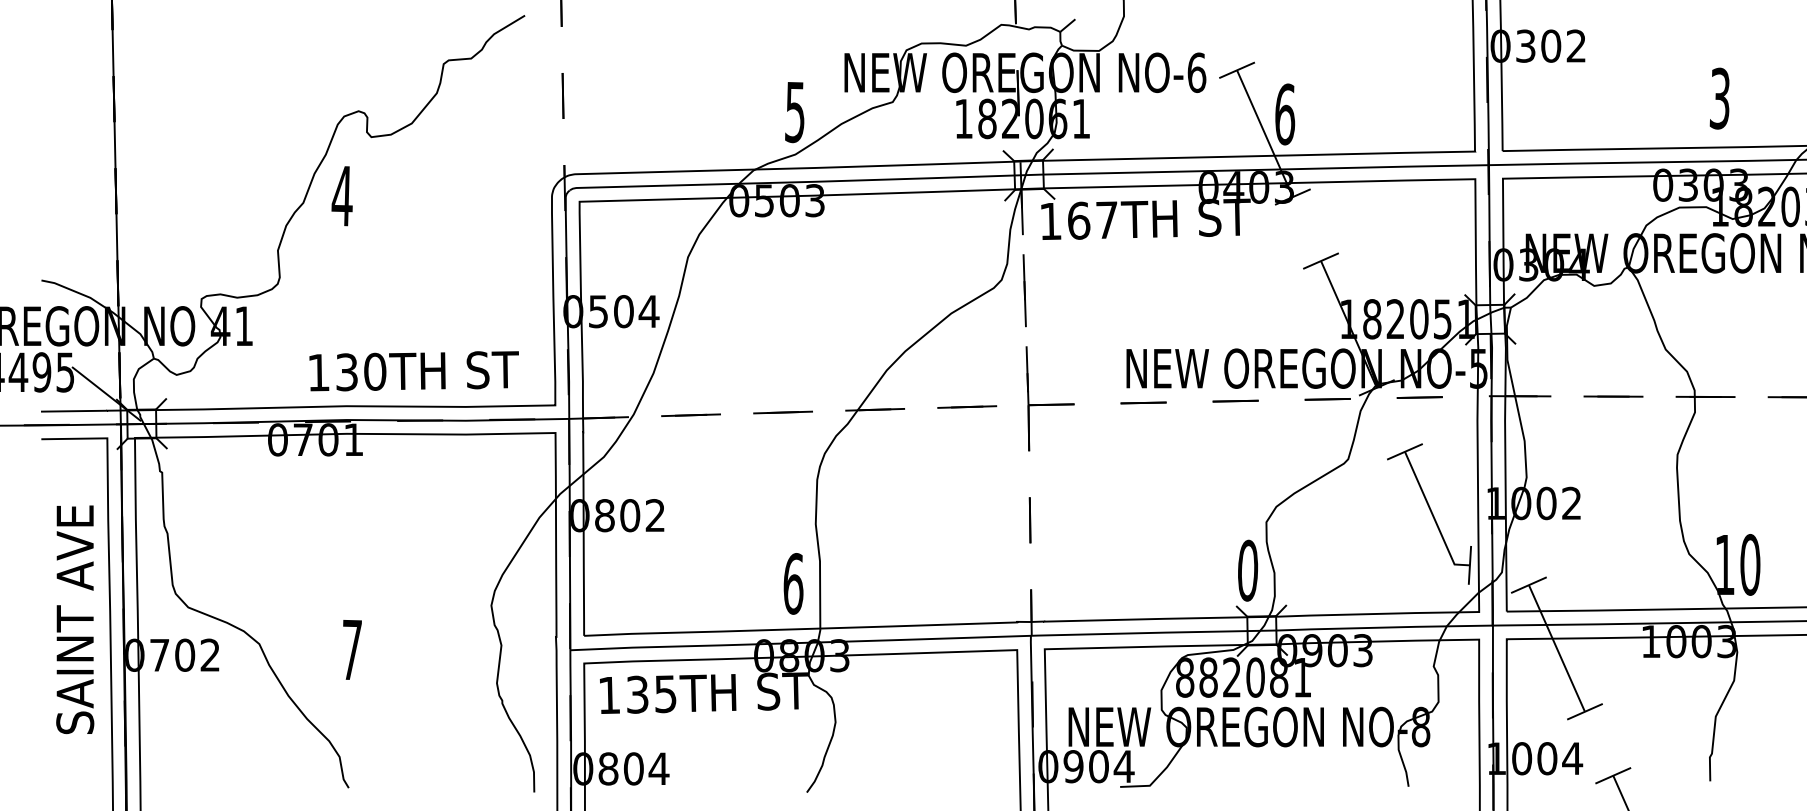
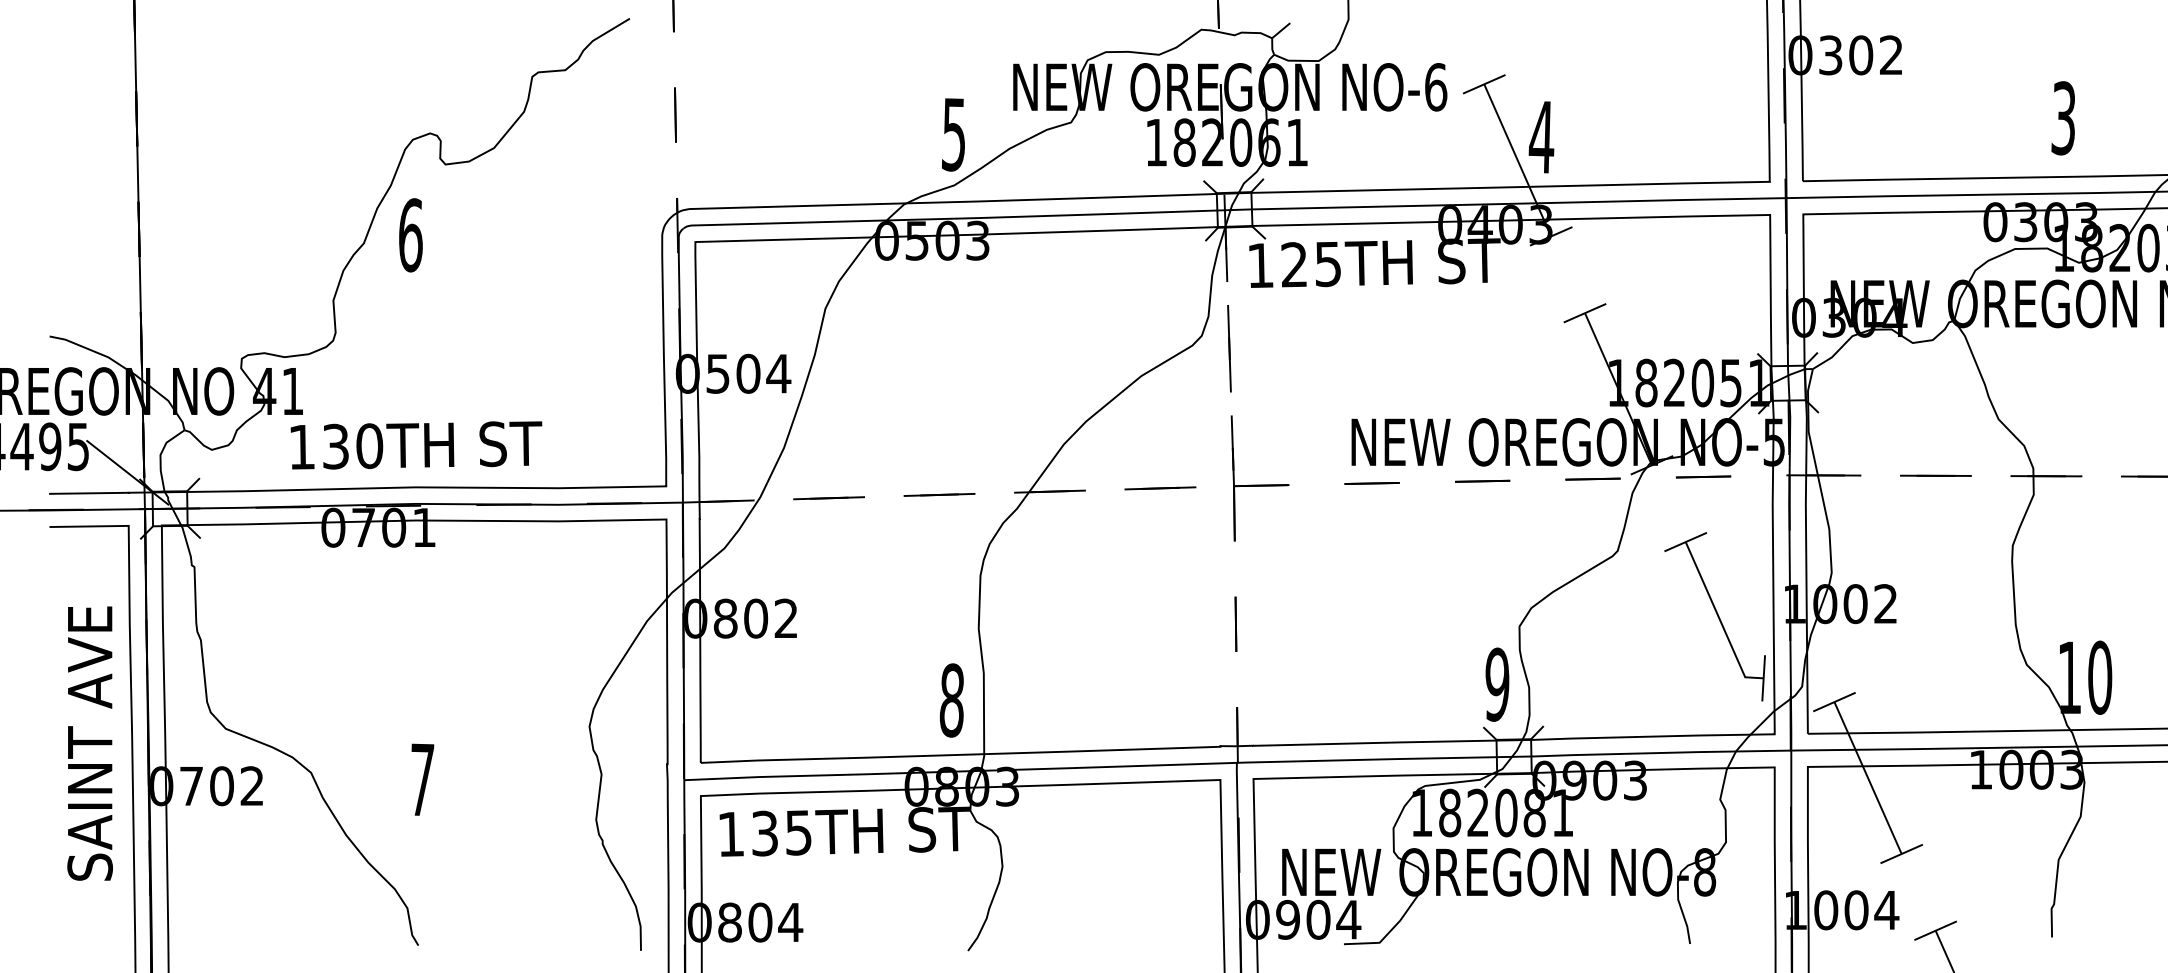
text: (1284, 114) -> (1541, 137), 6 -> 4
text: (341, 196) -> (409, 235), 4 -> 6
text: (1092, 220) -> (1310, 264), 167TH -> 125TH
text: (413, 371) -> (415, 445), moved
text: (1248, 570) -> (1497, 684), 0 -> 9
text: (793, 583) -> (952, 700), 6 -> 8
text: (1185, 677) -> (1422, 812), 882081 -> 182081

